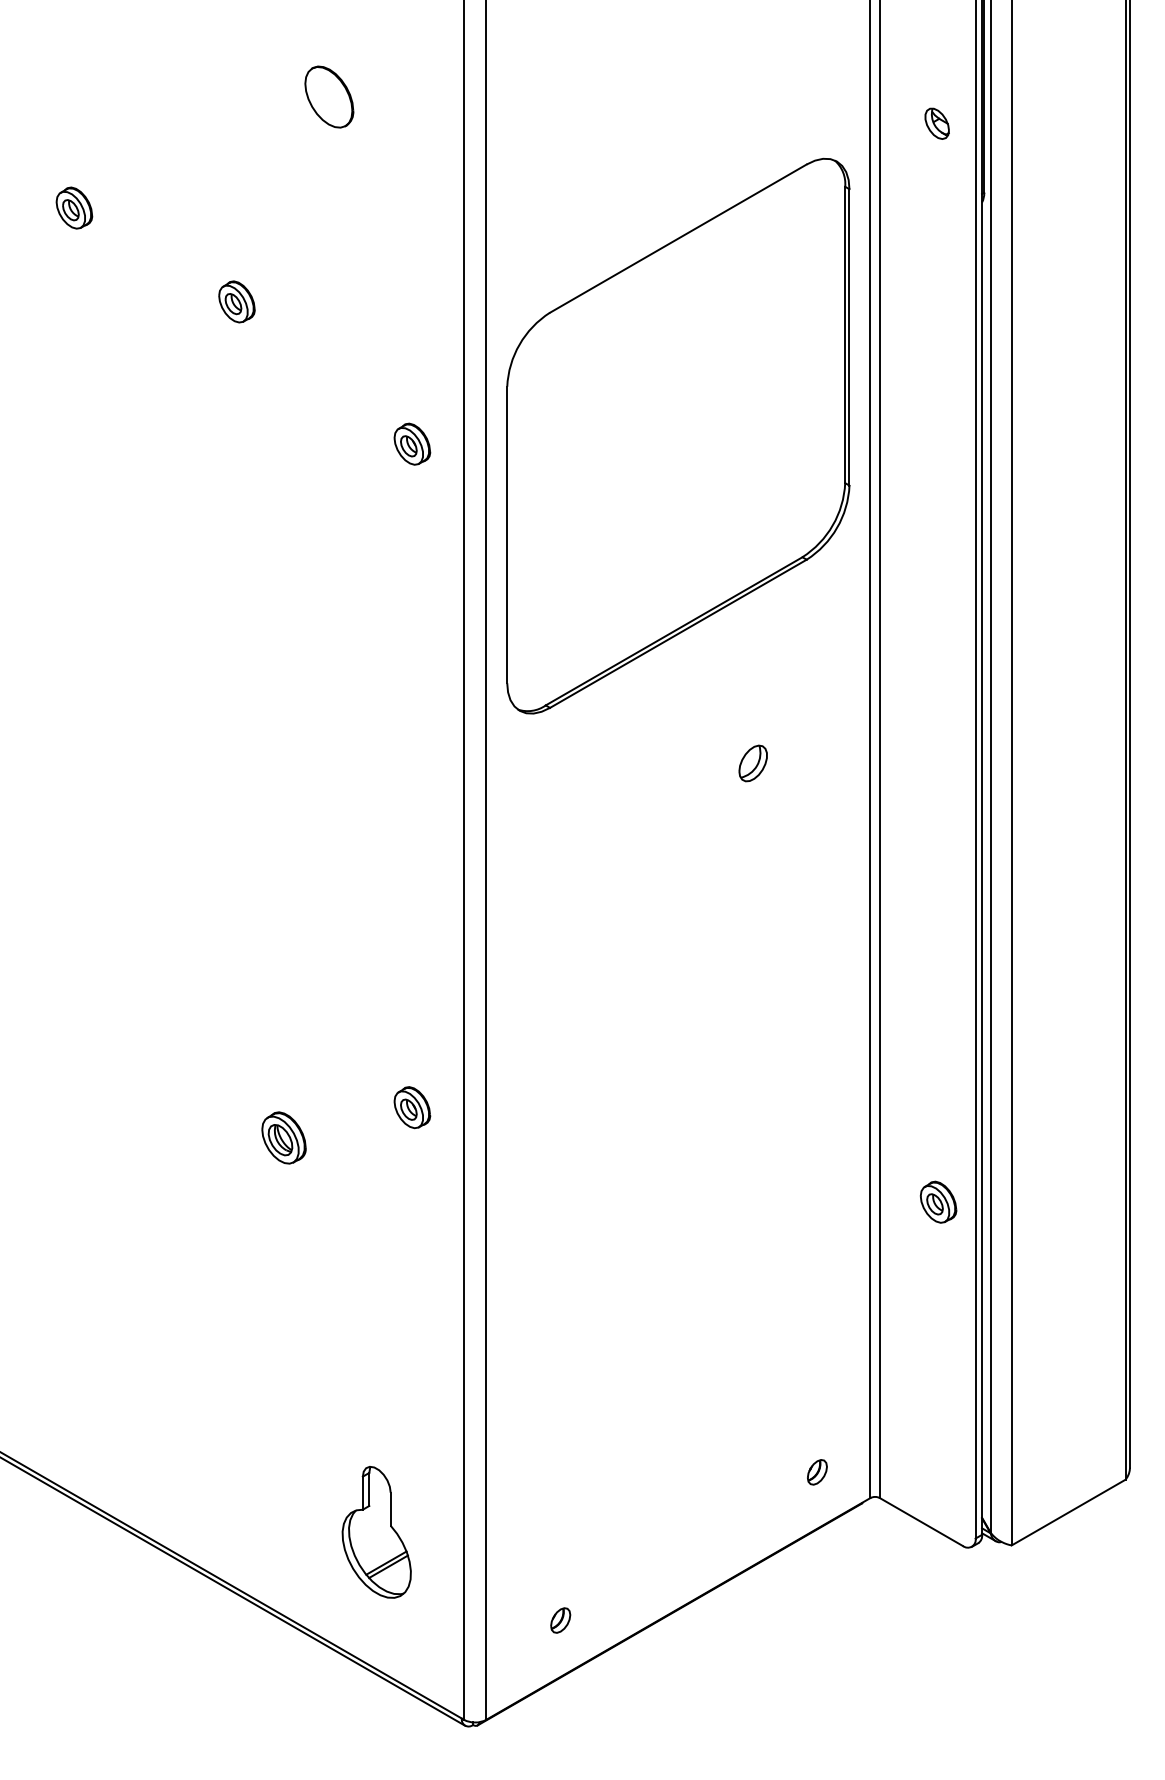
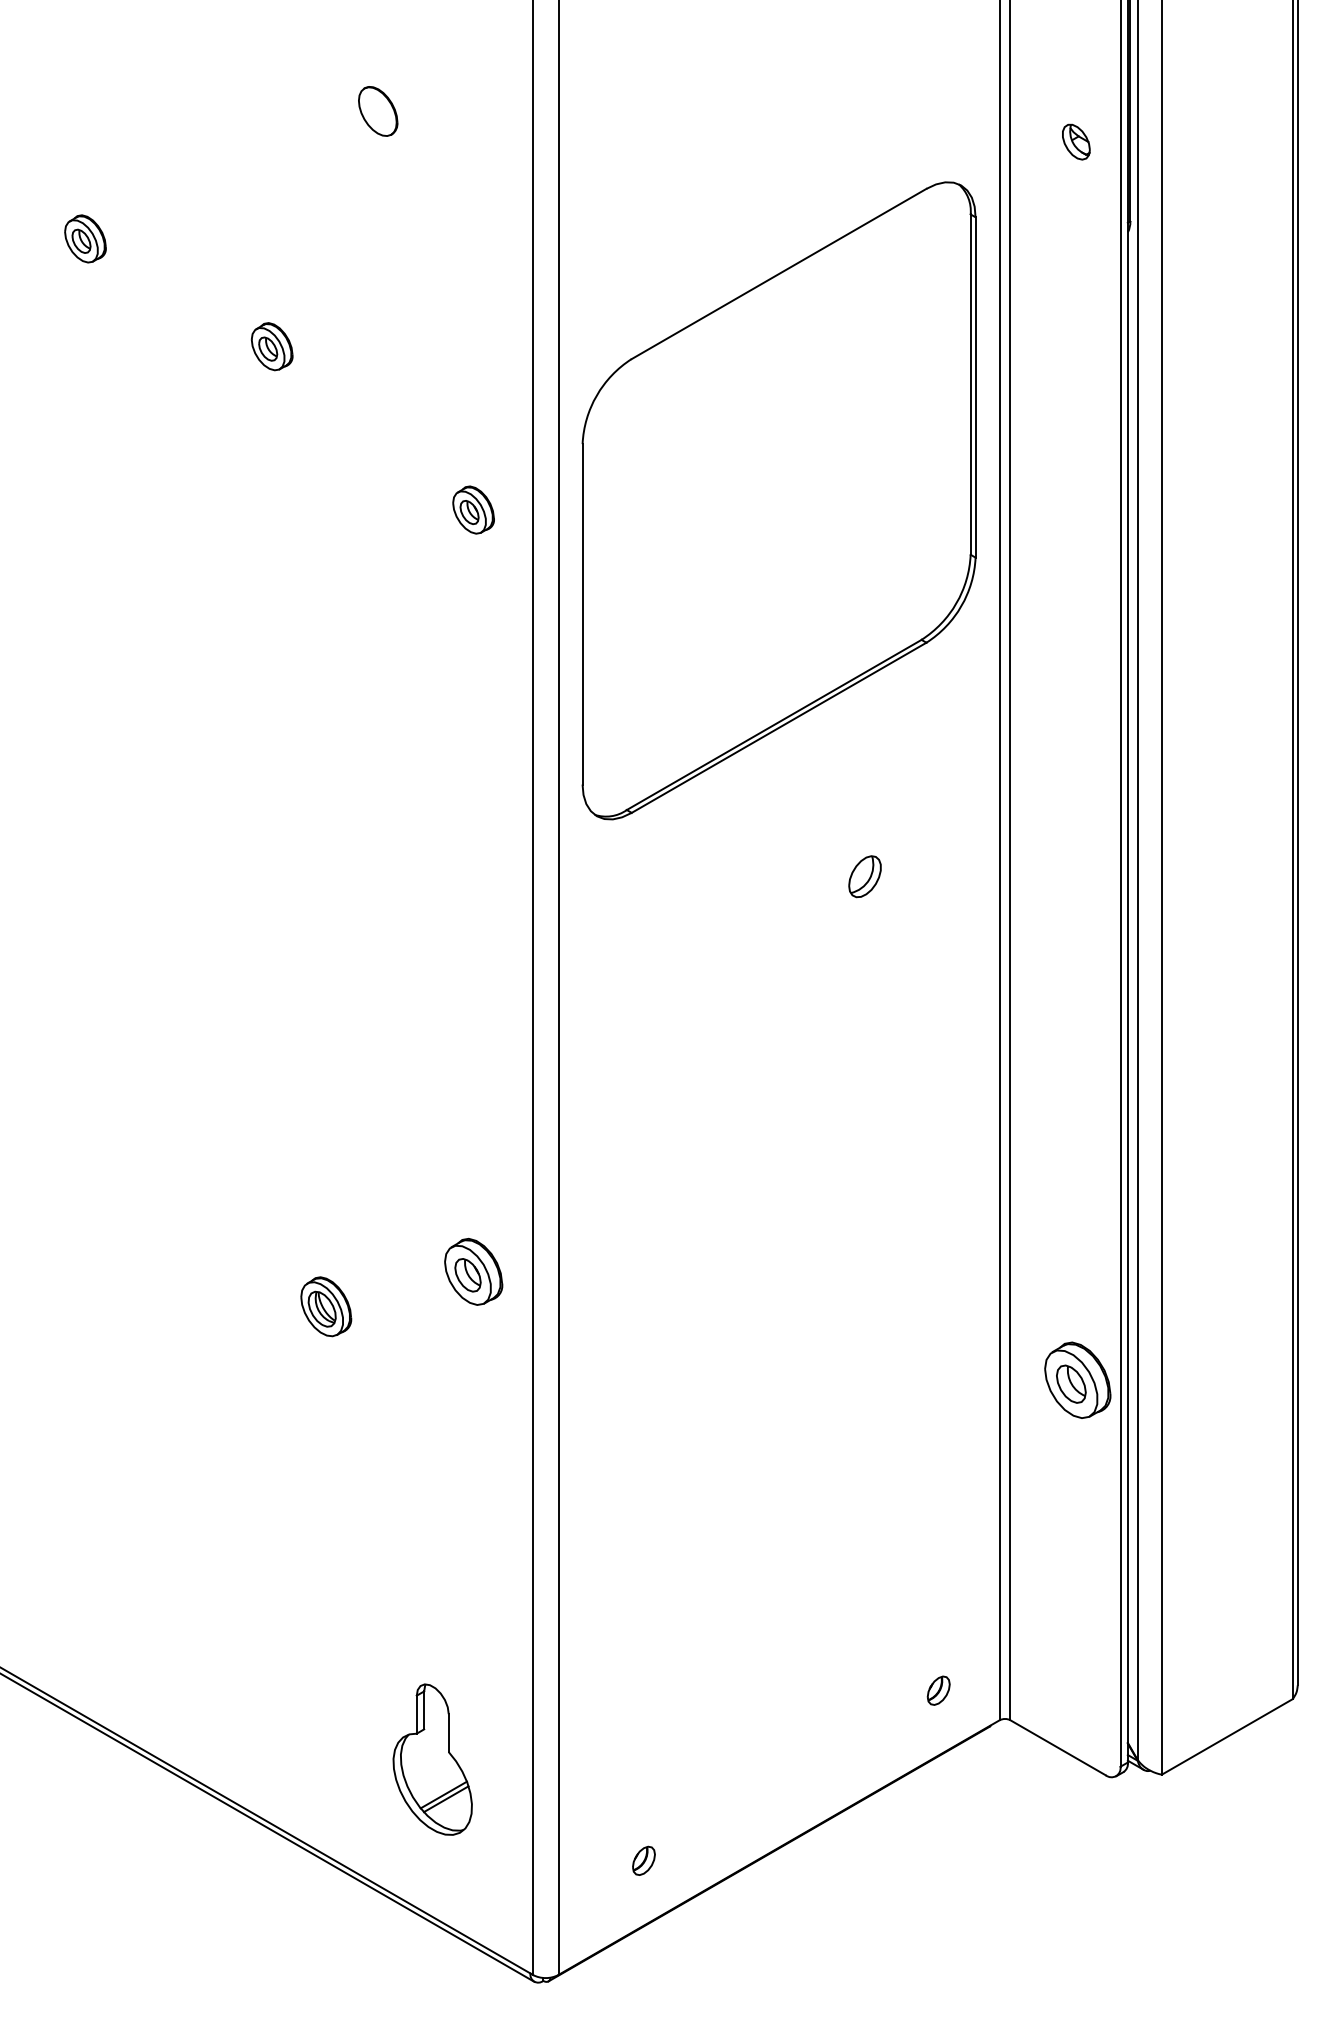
part: (328, 97) -> (377, 111), size x0.7
part: (412, 1107) -> (473, 1271), size x1.4
part: (938, 1202) -> (1077, 1380), size x1.6

